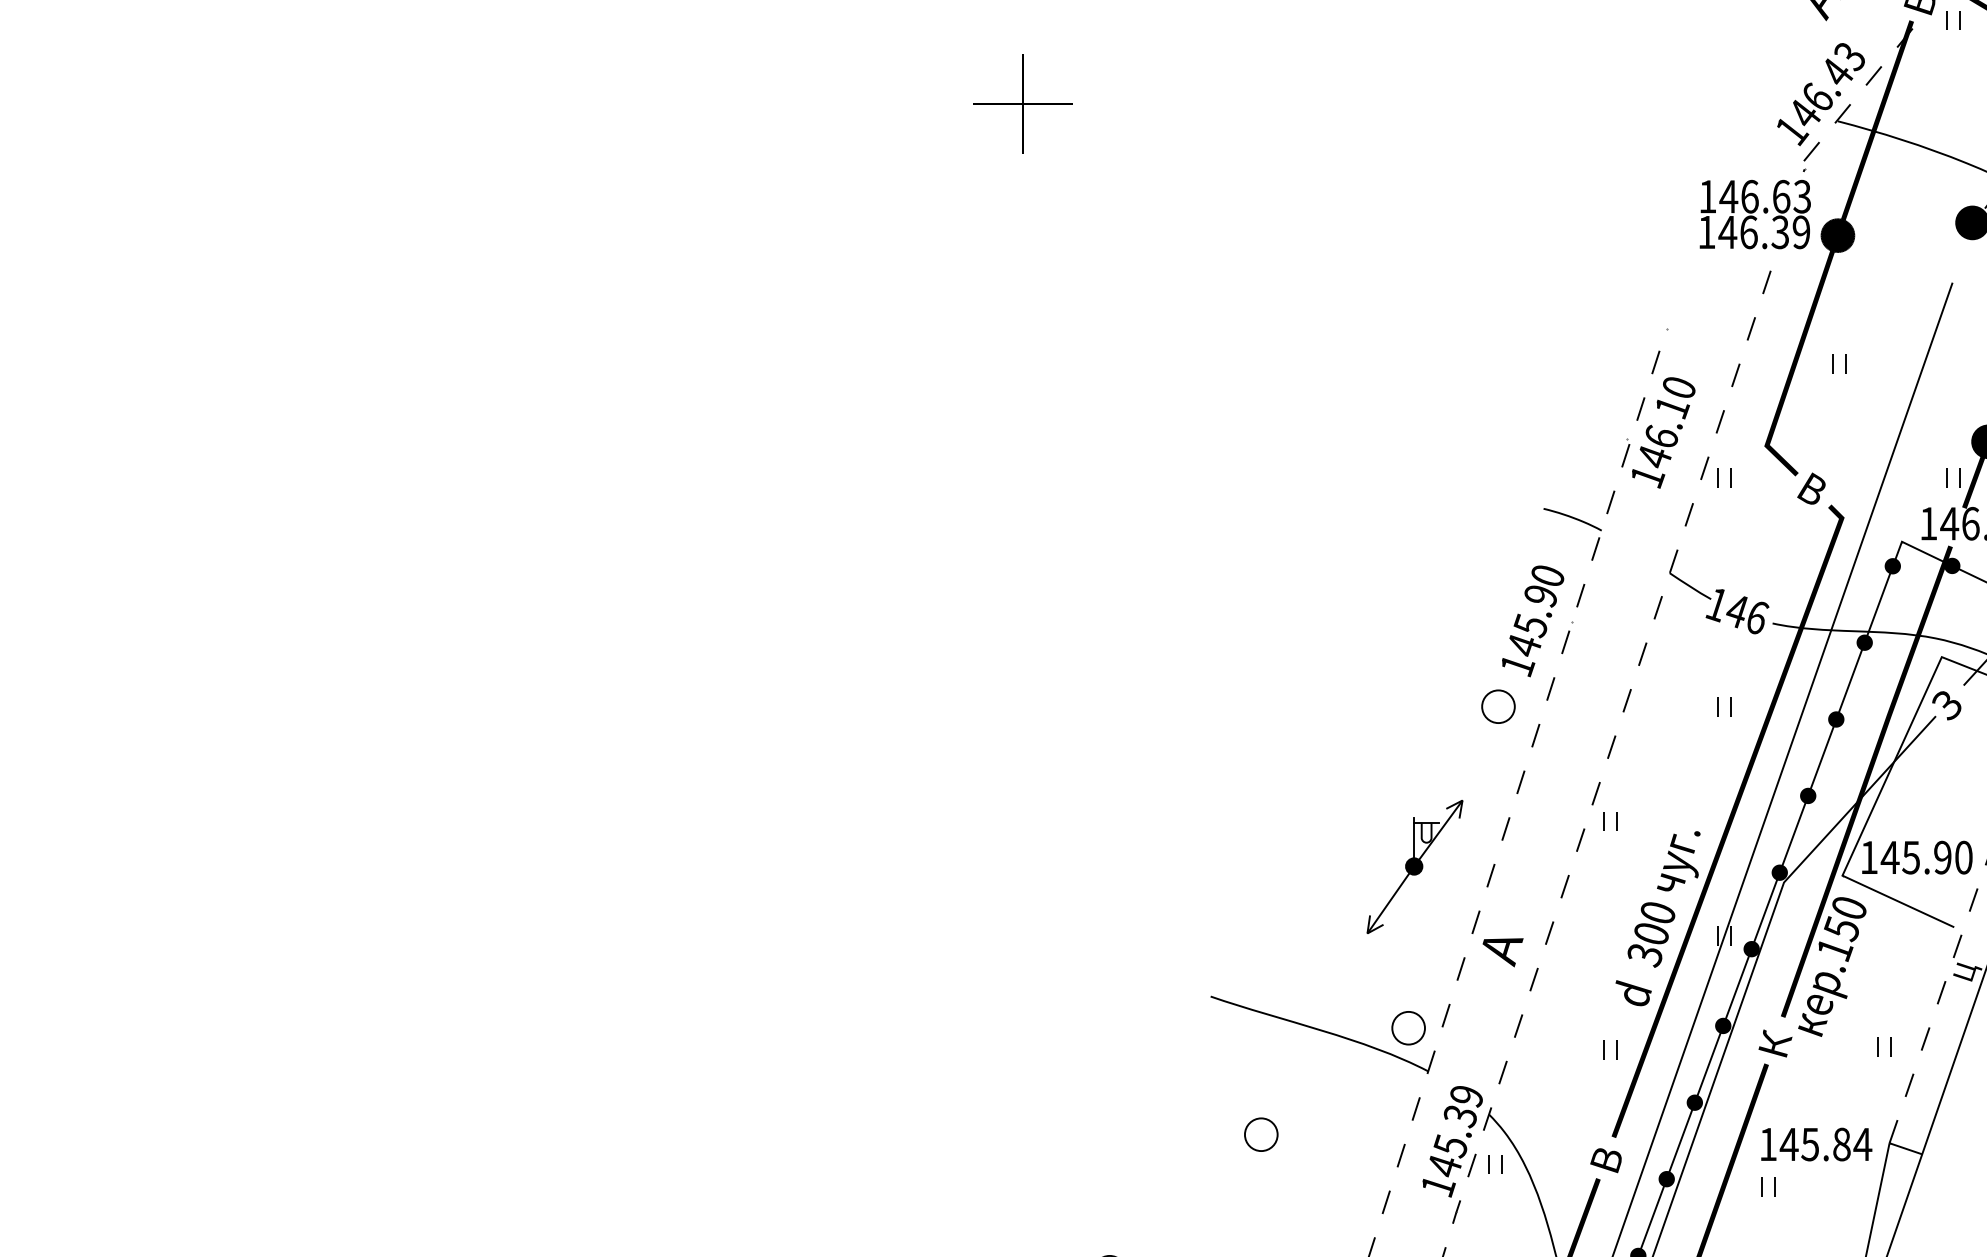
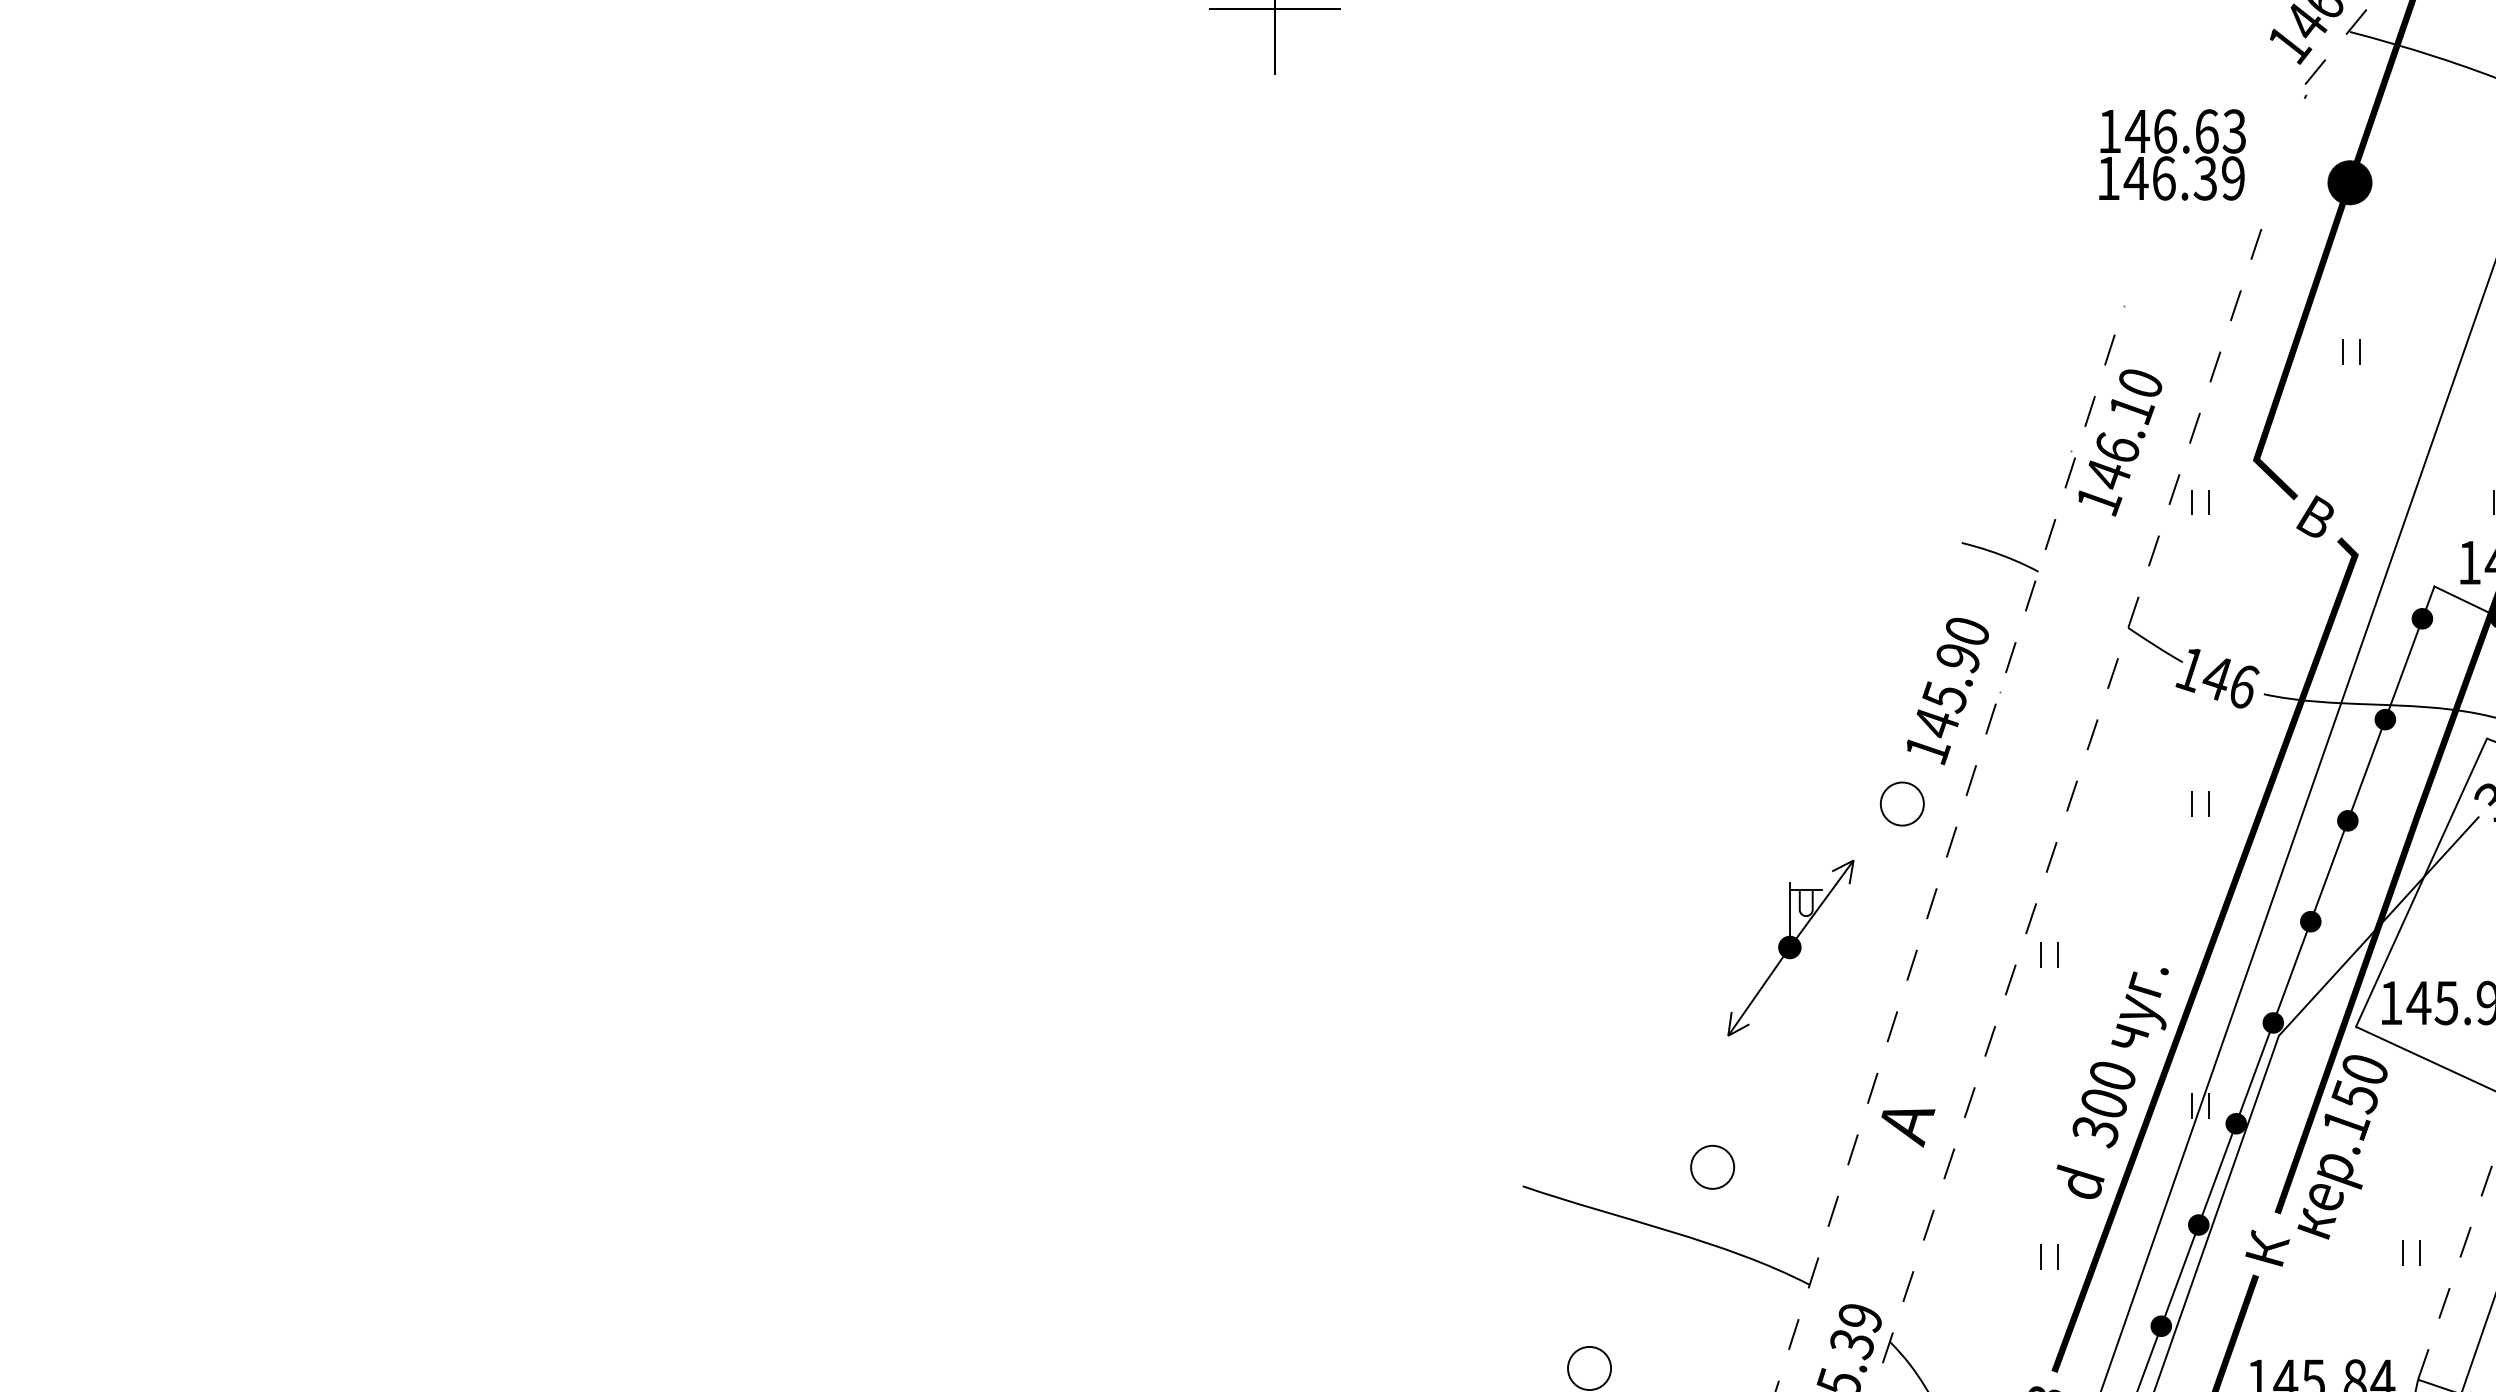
text: (1754, 214) -> (2171, 154), moved
part: (1414, 866) -> (1790, 947), moved
part: (1408, 1028) -> (1712, 1167), moved

